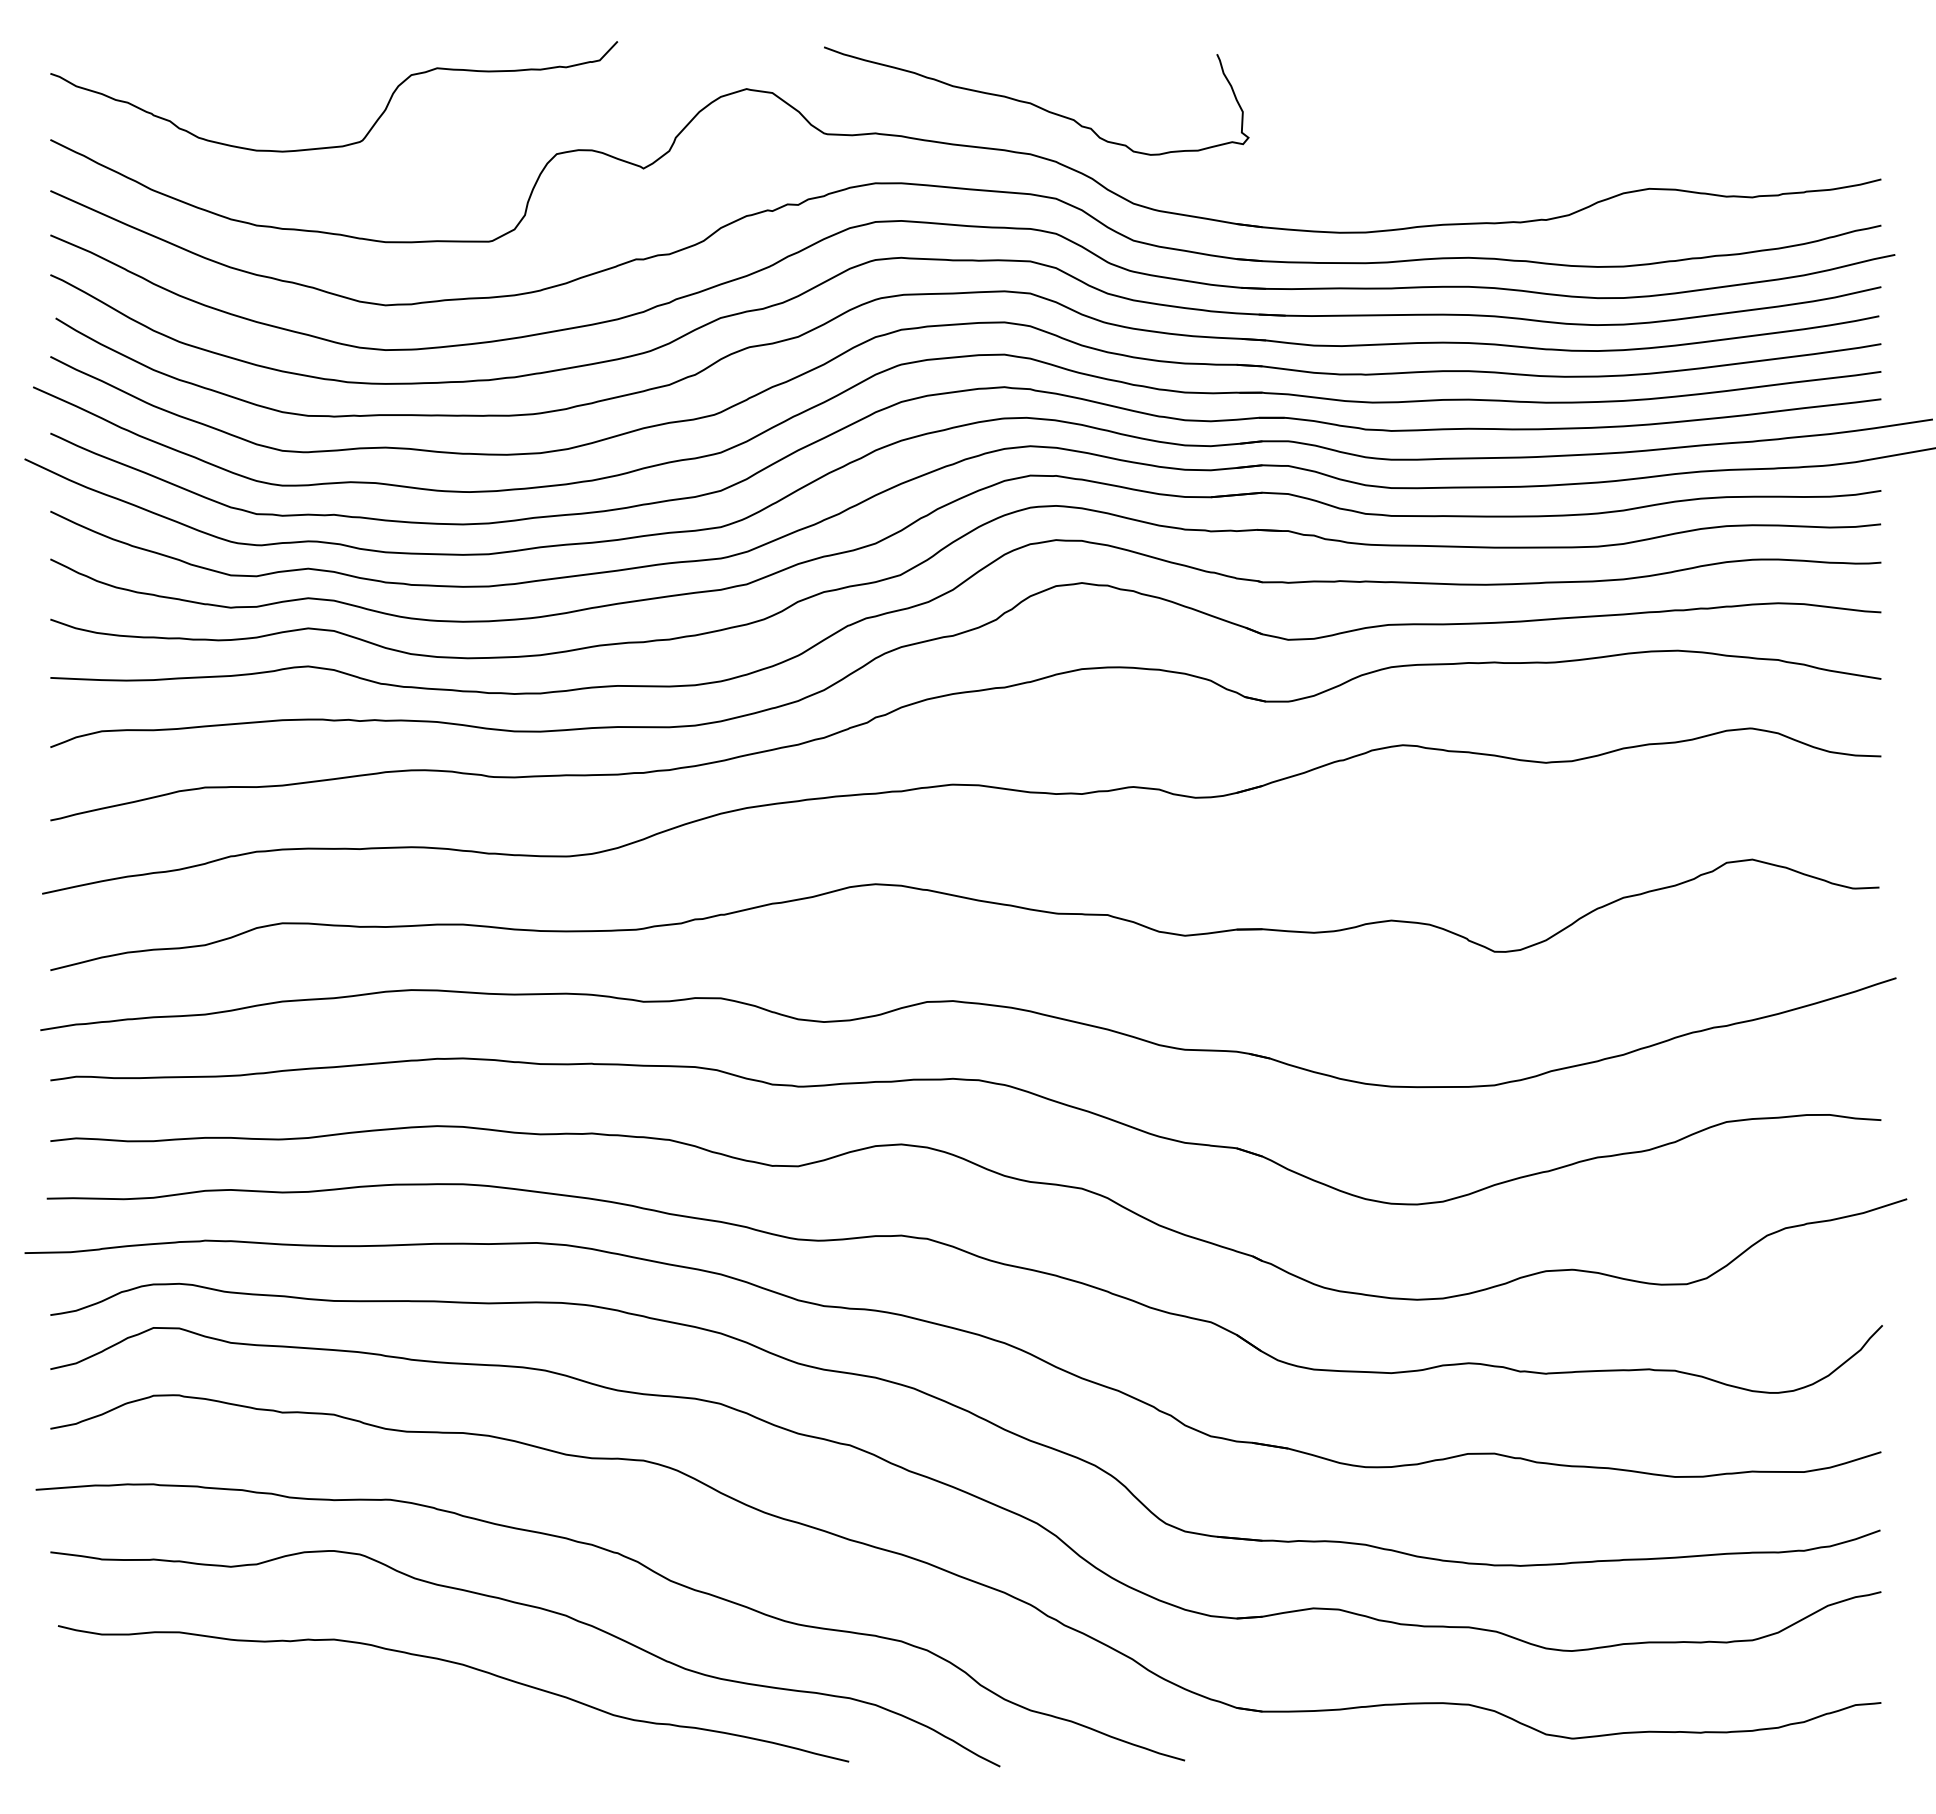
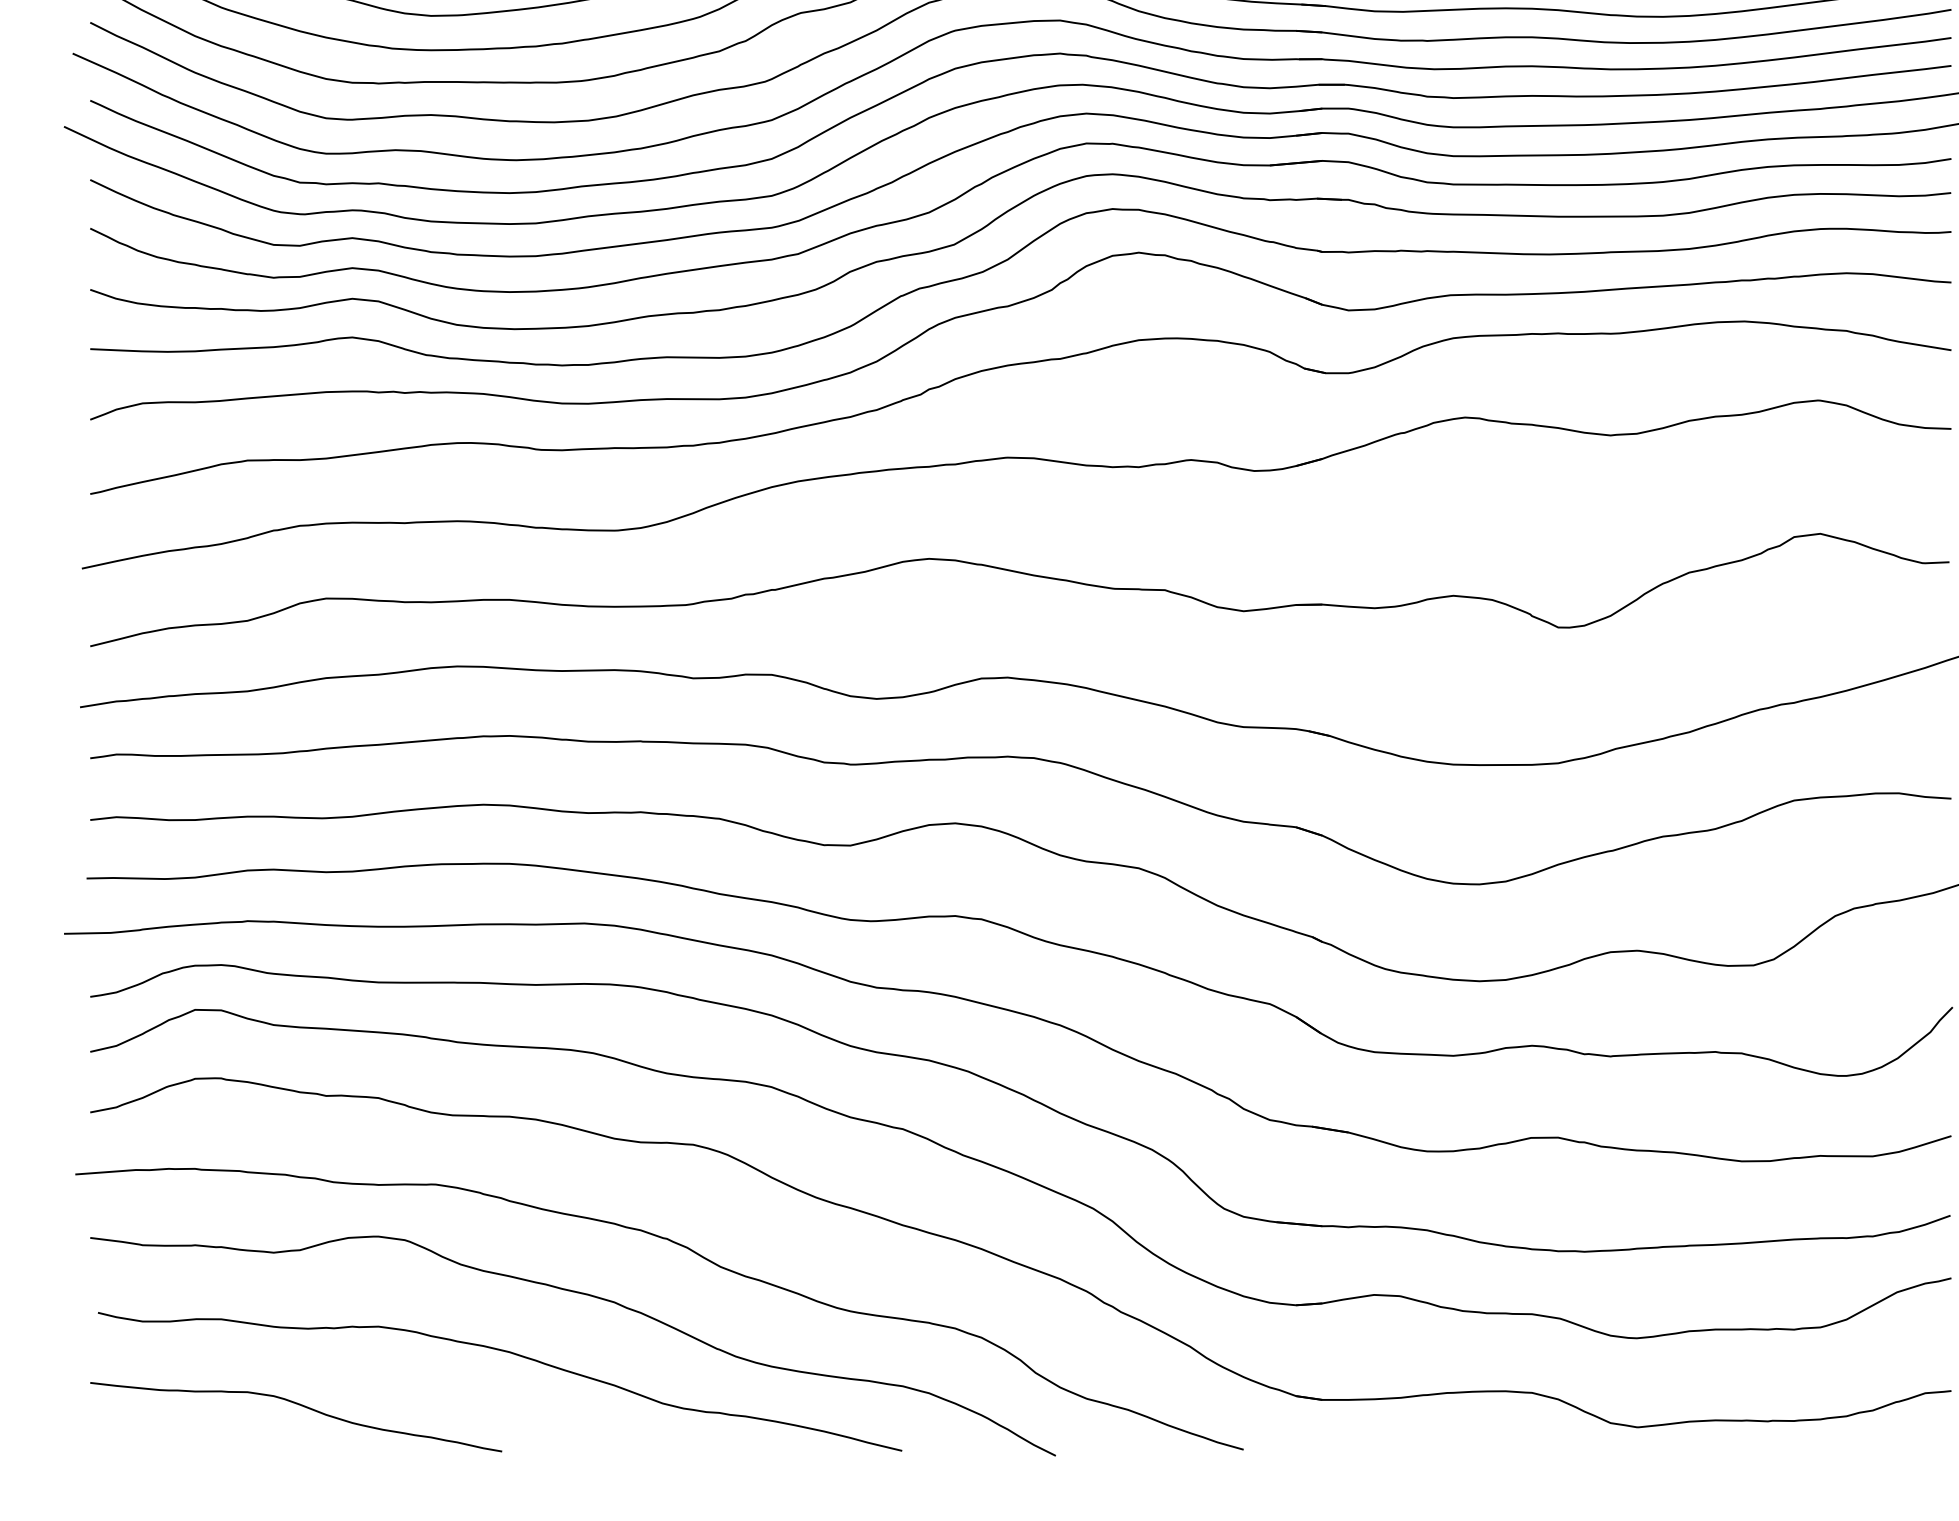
curve: (256, 1717) -> (299, 1405), added

